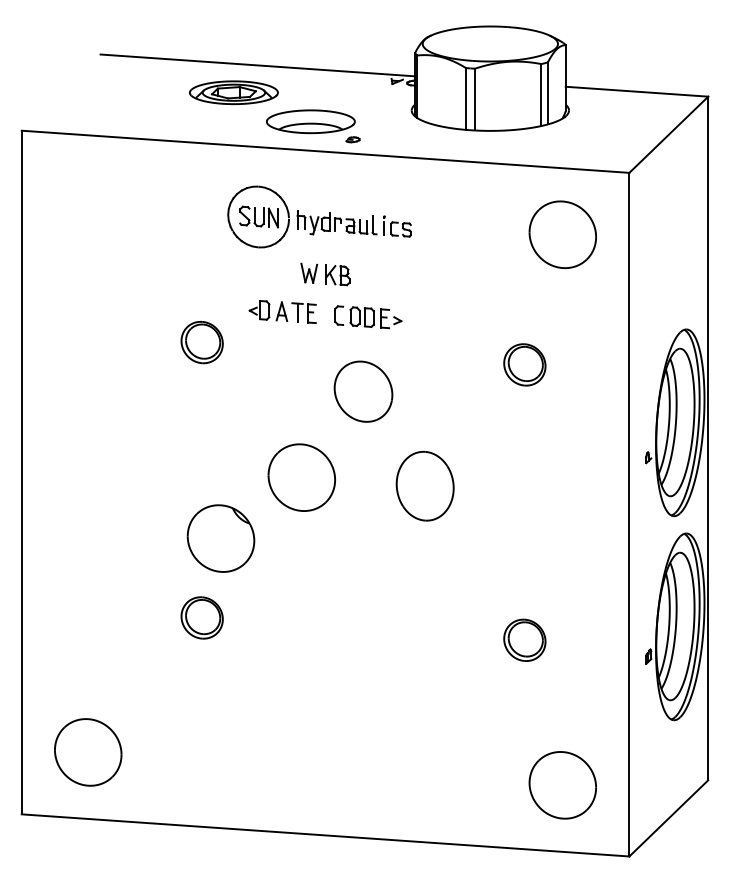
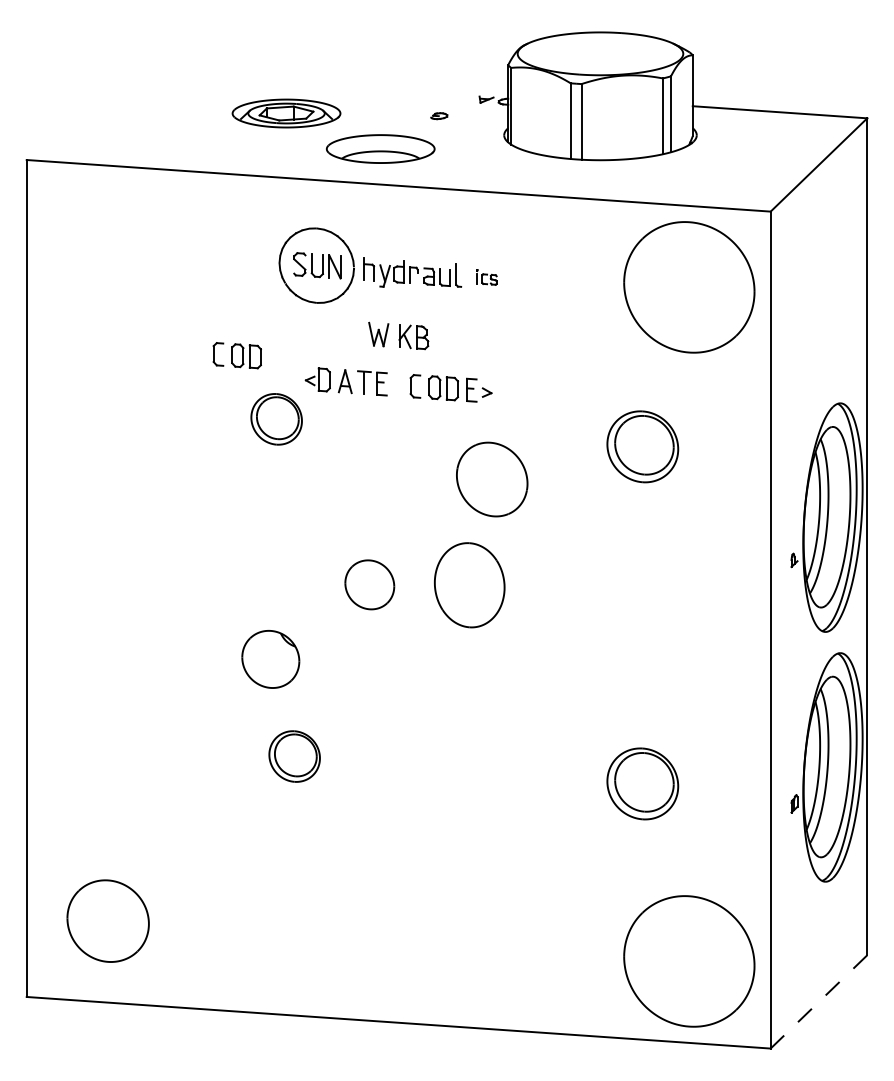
line: (257, 64) -> (315, 79), removed
part: (353, 140) -> (439, 116), moved
part: (397, 226) -> (486, 277), size x0.6
part: (562, 234) -> (688, 287), size x1.6
part: (193, 290) -> (236, 355), added
part: (202, 342) -> (276, 419), moved
part: (524, 364) -> (642, 446), size x1.4
part: (363, 391) -> (492, 479), moved
part: (301, 477) -> (369, 584), size x0.6
part: (425, 486) -> (469, 585), moved
part: (220, 538) -> (270, 659), size x0.7
part: (202, 617) -> (294, 756), moved
part: (524, 639) -> (642, 783), size x1.4
part: (562, 785) -> (688, 961), size x1.6
line: (668, 818) -> (818, 1002), solid -> dashed

